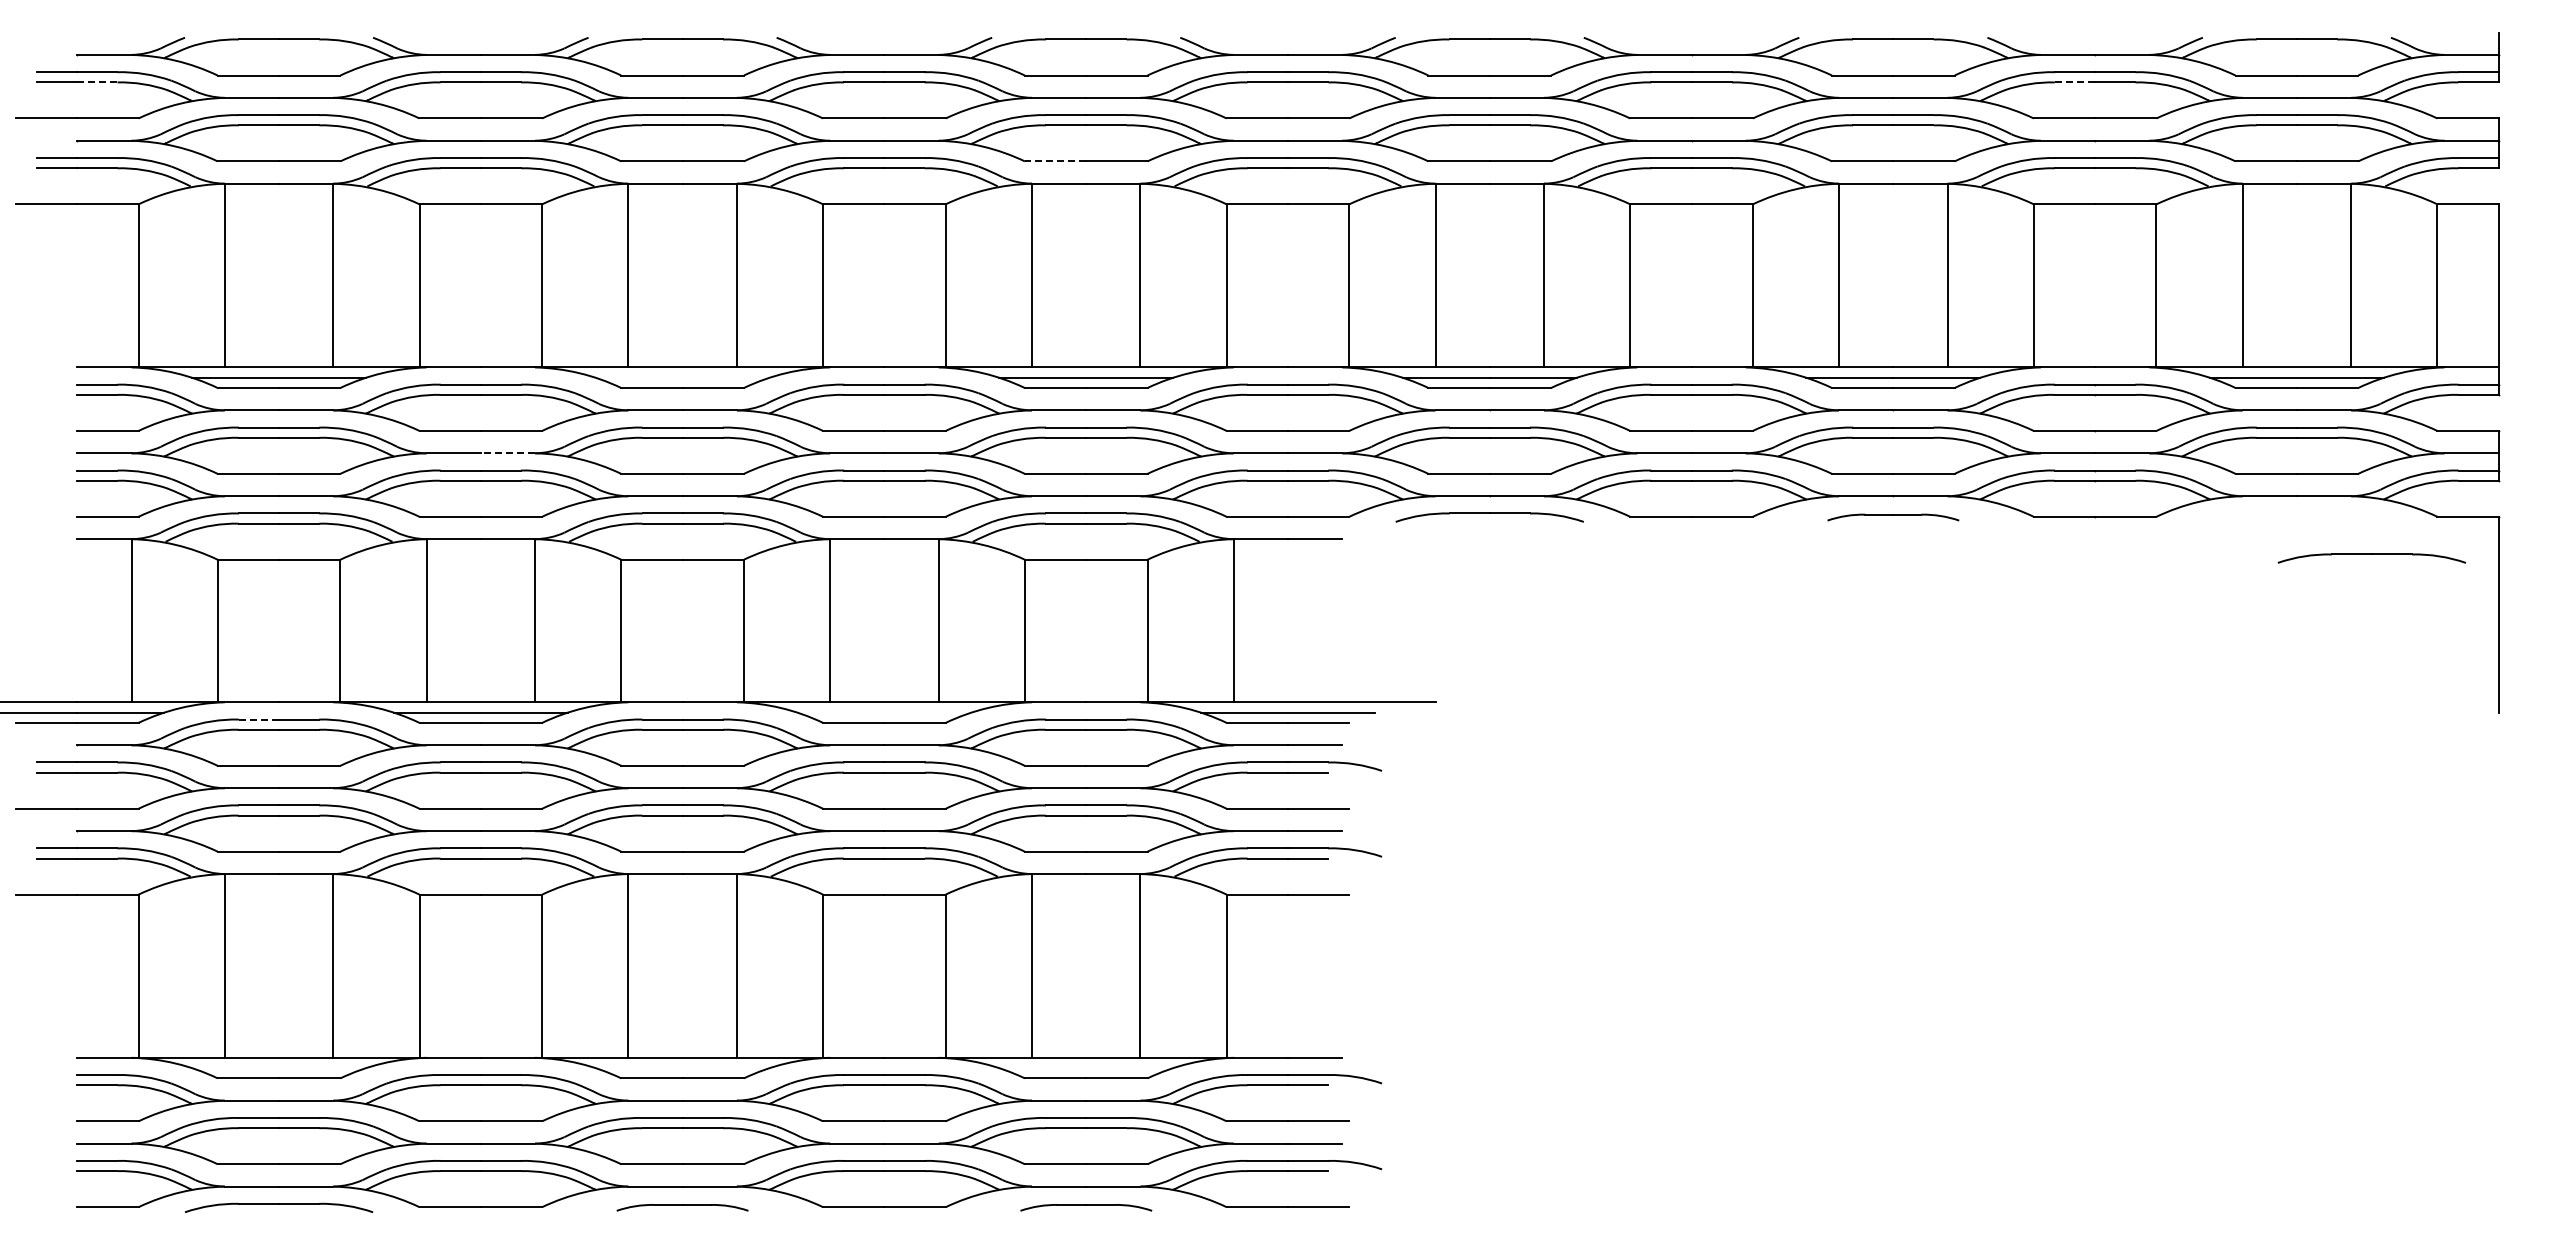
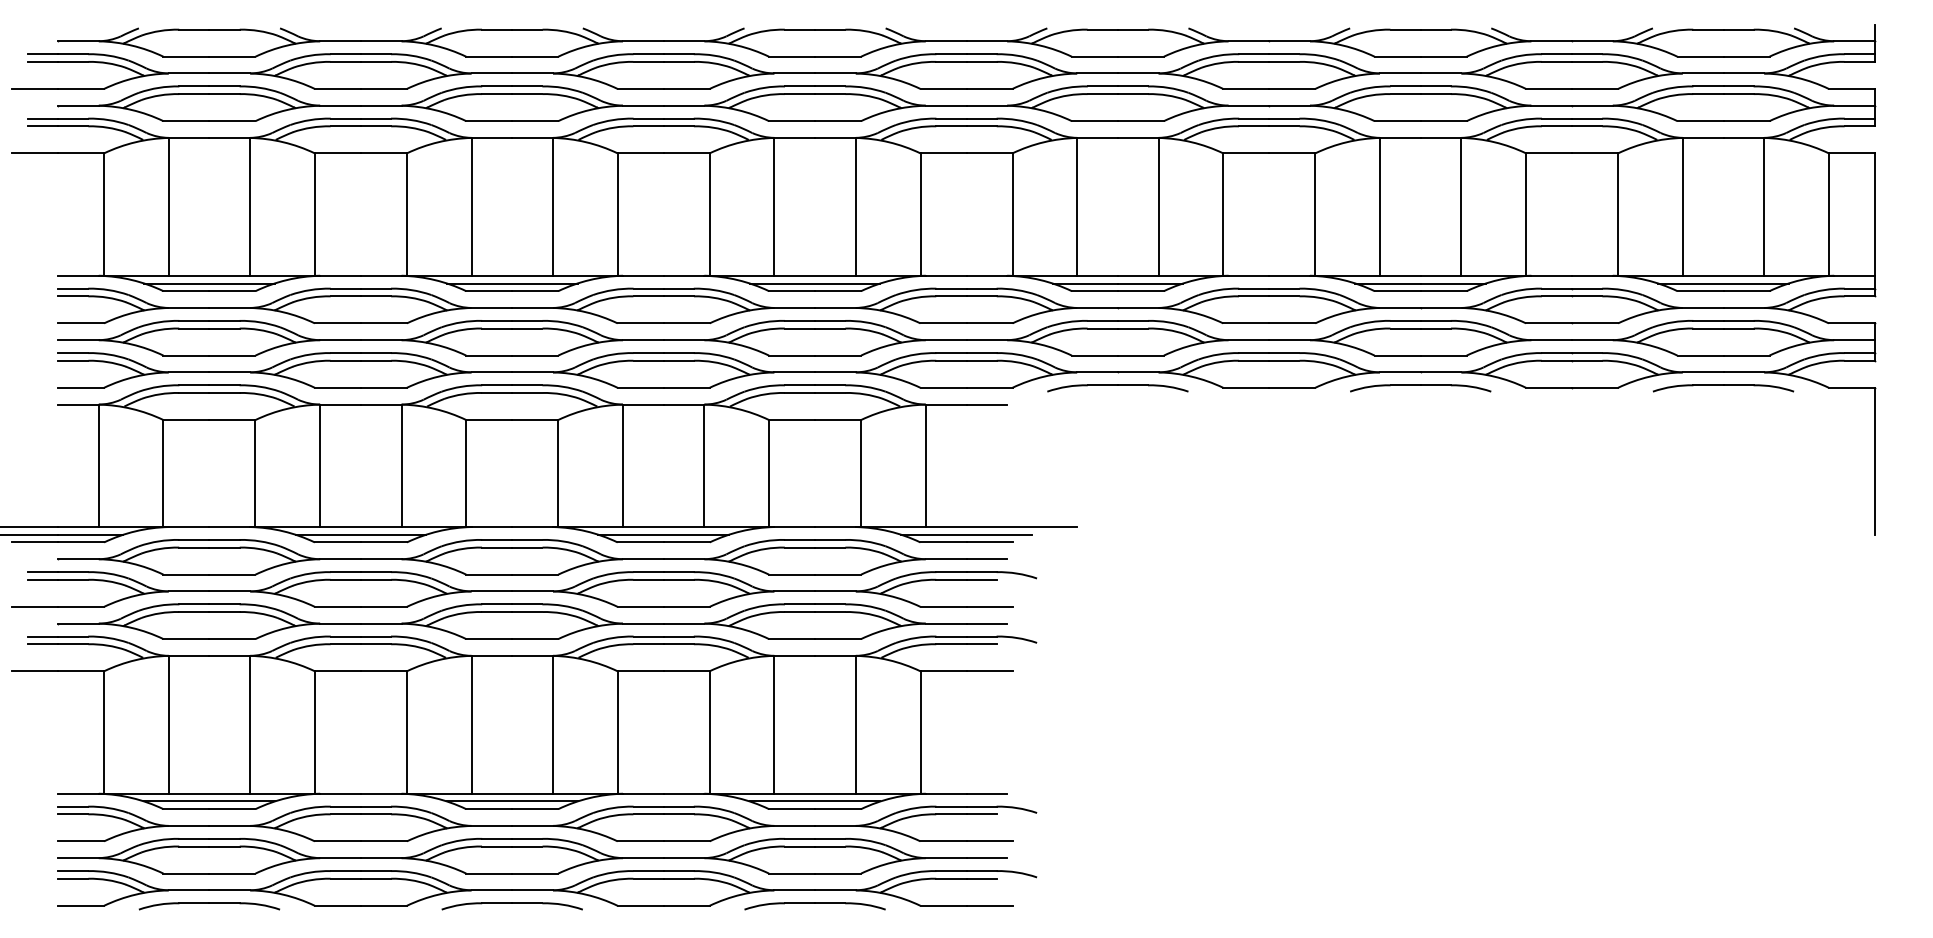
line: (97, 82) -> (73, 61), dashed -> solid
line: (2074, 82) -> (1556, 61), dashed -> solid
line: (1055, 161) -> (792, 121), dashed -> solid
line: (682, 377) -> (512, 283), added
line: (507, 453) -> (380, 340), dashed -> solid
part: (1893, 517) -> (1420, 388), size x1.43
part: (2371, 558) -> (1723, 388), moved
line: (884, 712) -> (663, 534), added
line: (258, 719) -> (194, 539), dashed -> solid
line: (279, 1068) -> (209, 801), added
line: (682, 1068) -> (512, 801), added
line: (1086, 1068) -> (815, 801), added
part: (682, 1207) -> (512, 906), size x1.43
part: (1086, 1207) -> (815, 906), size x1.43

